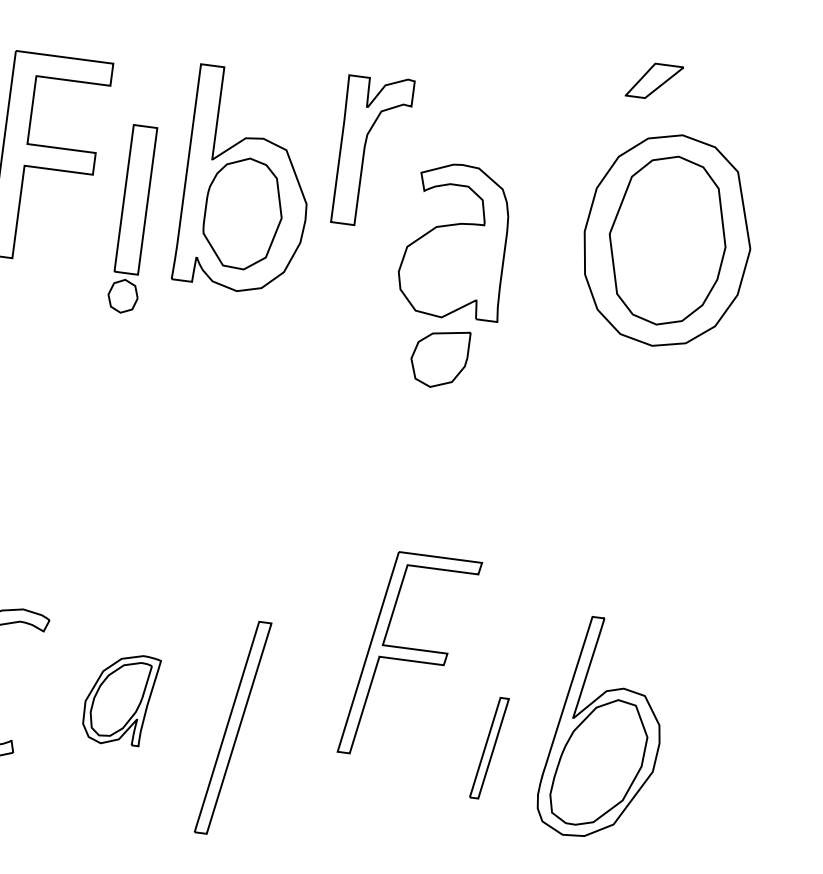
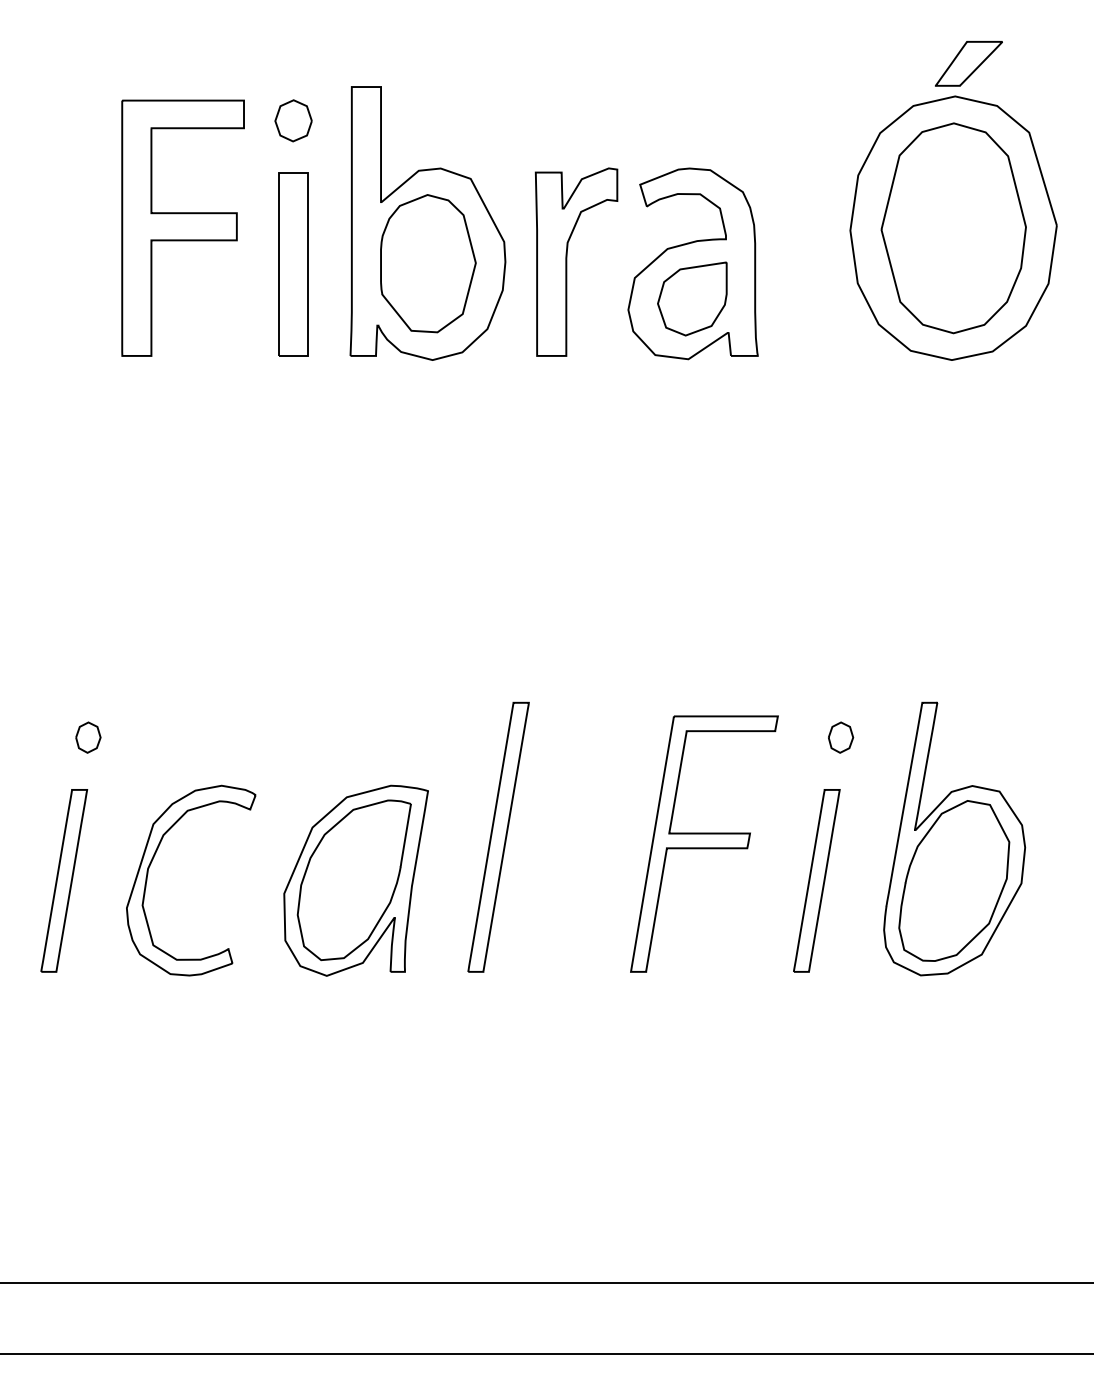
part: (654, 81) -> (968, 63), moved
part: (365, 149) -> (567, 261), moved
part: (123, 296) -> (293, 120), moved
part: (439, 358) -> (692, 298), moved
part: (524, 636) -> (841, 737), added
part: (410, 656) -> (704, 843), moved
part: (120, 699) -> (355, 880), size x1.67
part: (233, 727) -> (498, 836), moved
part: (489, 747) -> (816, 880), size x1.43

